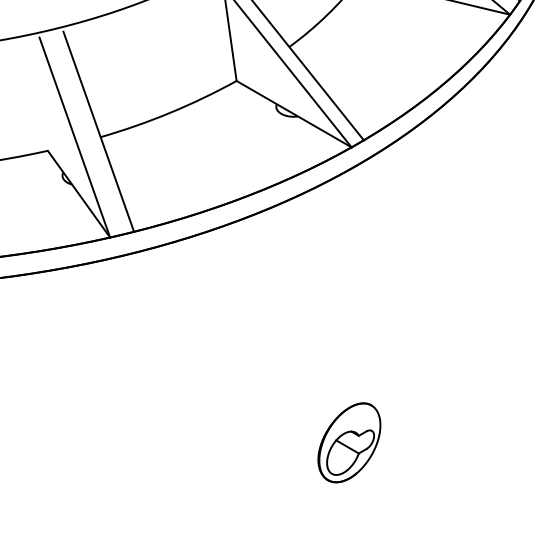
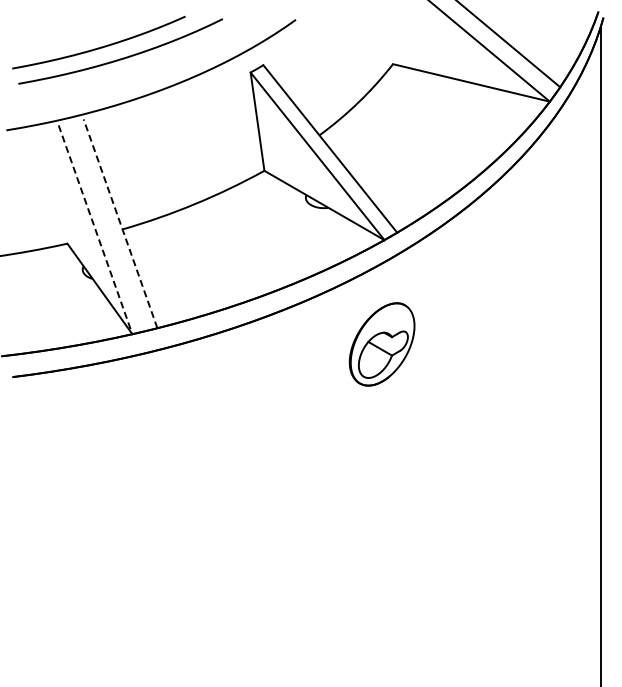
line: (98, 131) -> (120, 223), solid -> dashed
line: (74, 137) -> (95, 229), solid -> dashed
part: (348, 442) -> (381, 344), moved

